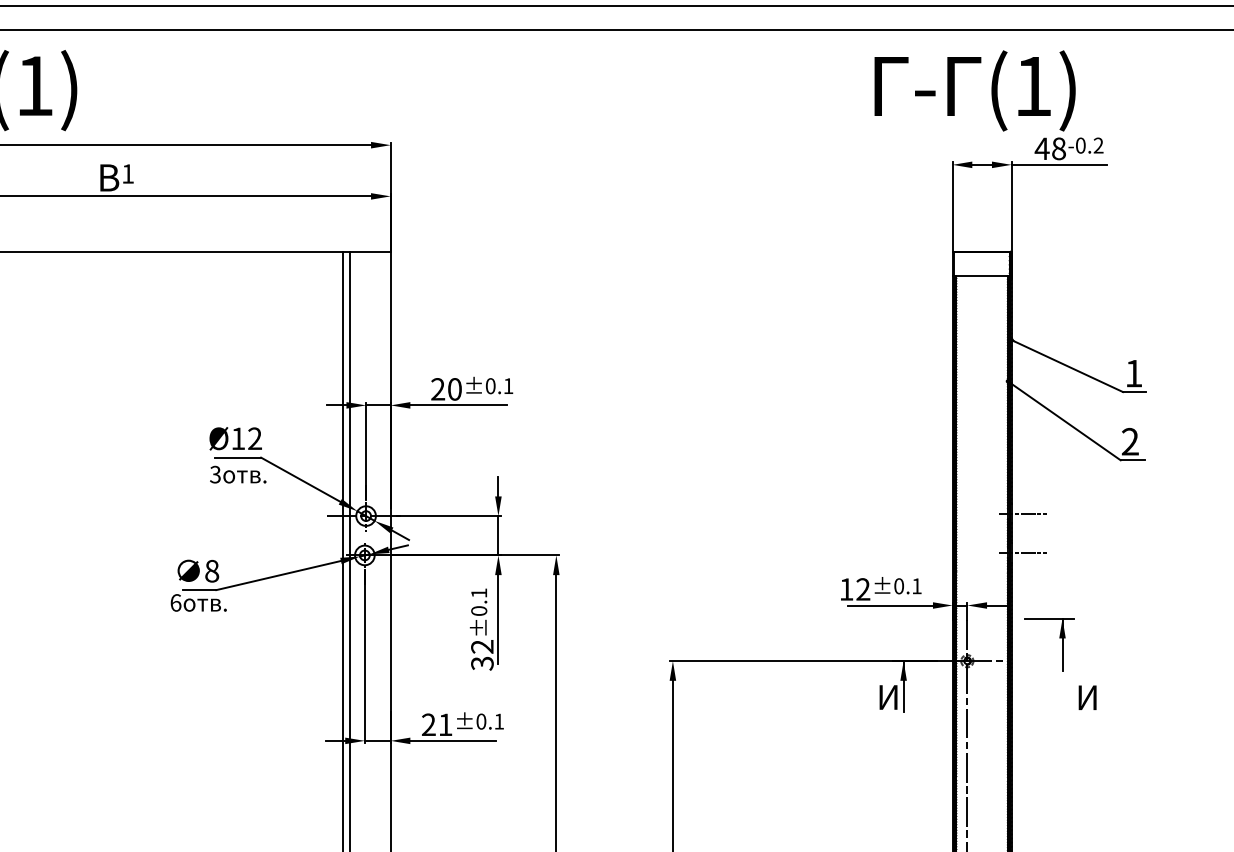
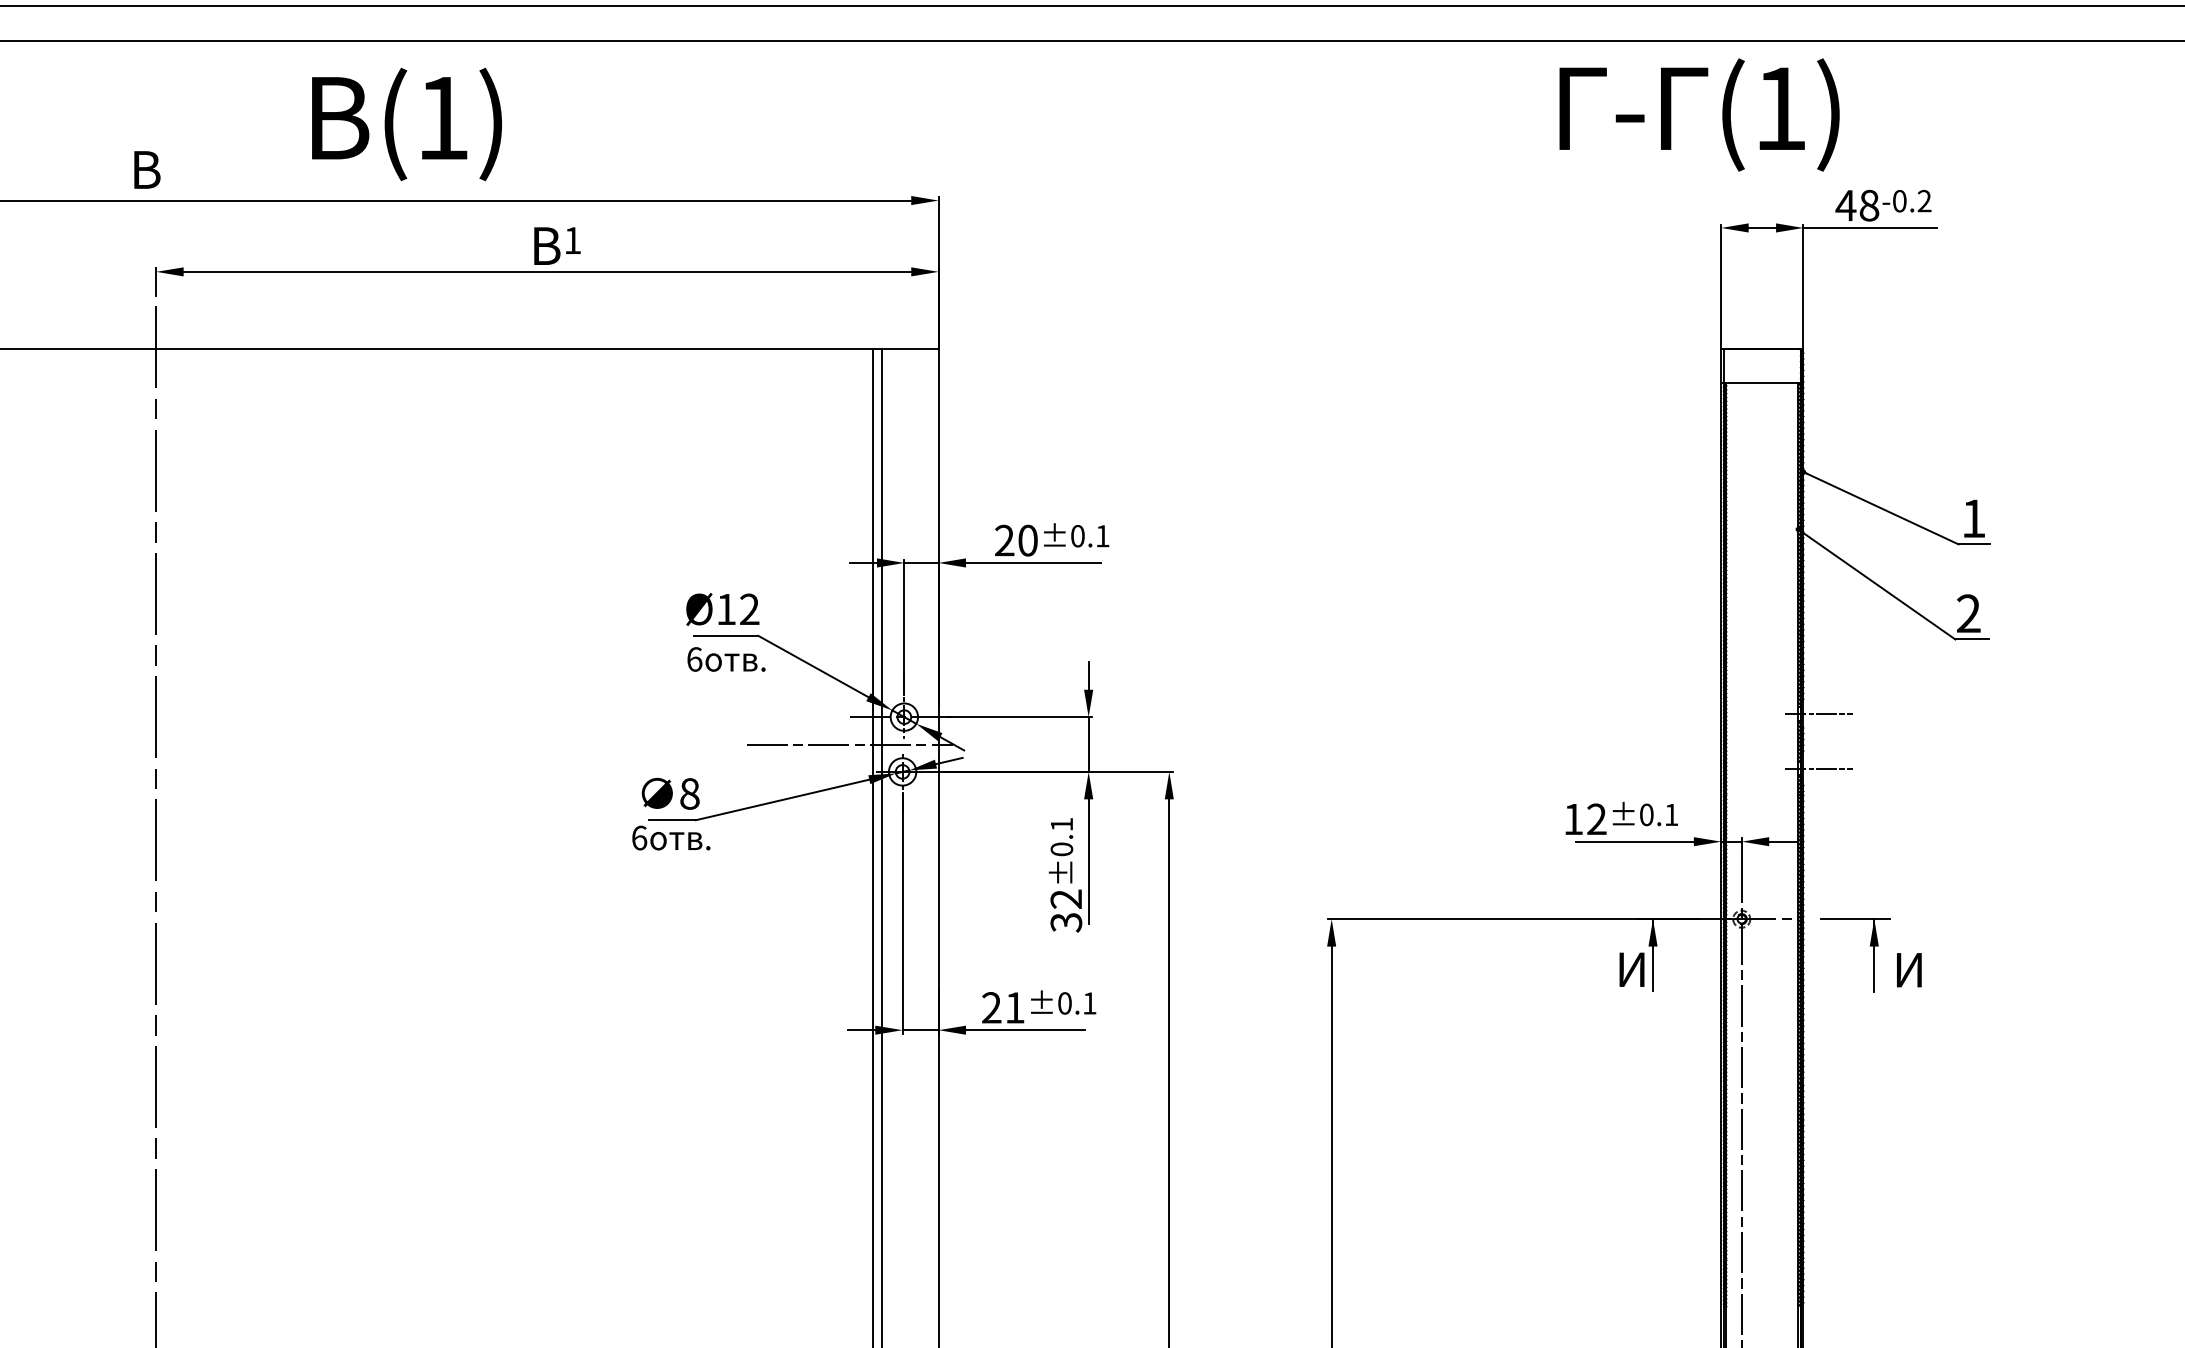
text: (975, 90) -> (1699, 114), moved
text: (215, 474) -> (694, 659), 3 -> 6
line: (326, 535) -> (849, 744), added
part: (1059, 638) -> (1870, 946), moved

